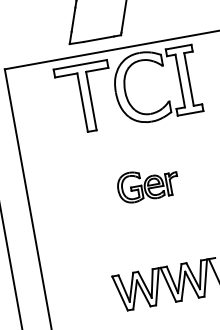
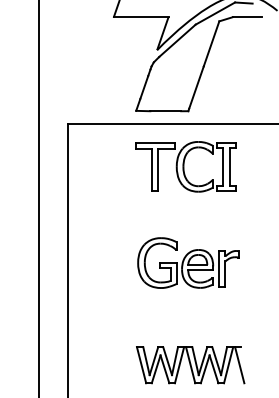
part: (128, 90) -> (185, 166), size x0.71
part: (148, 184) -> (188, 262), size x1.67

